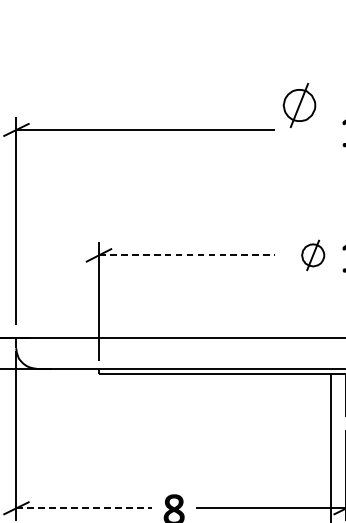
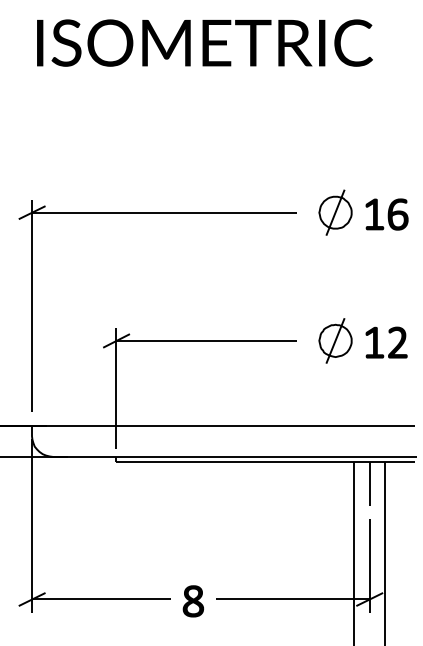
part: (299, 105) -> (335, 212), moved
line: (187, 254) -> (207, 340), dashed -> solid
part: (313, 254) -> (335, 340), size x1.43
line: (84, 508) -> (101, 599), dashed -> solid

